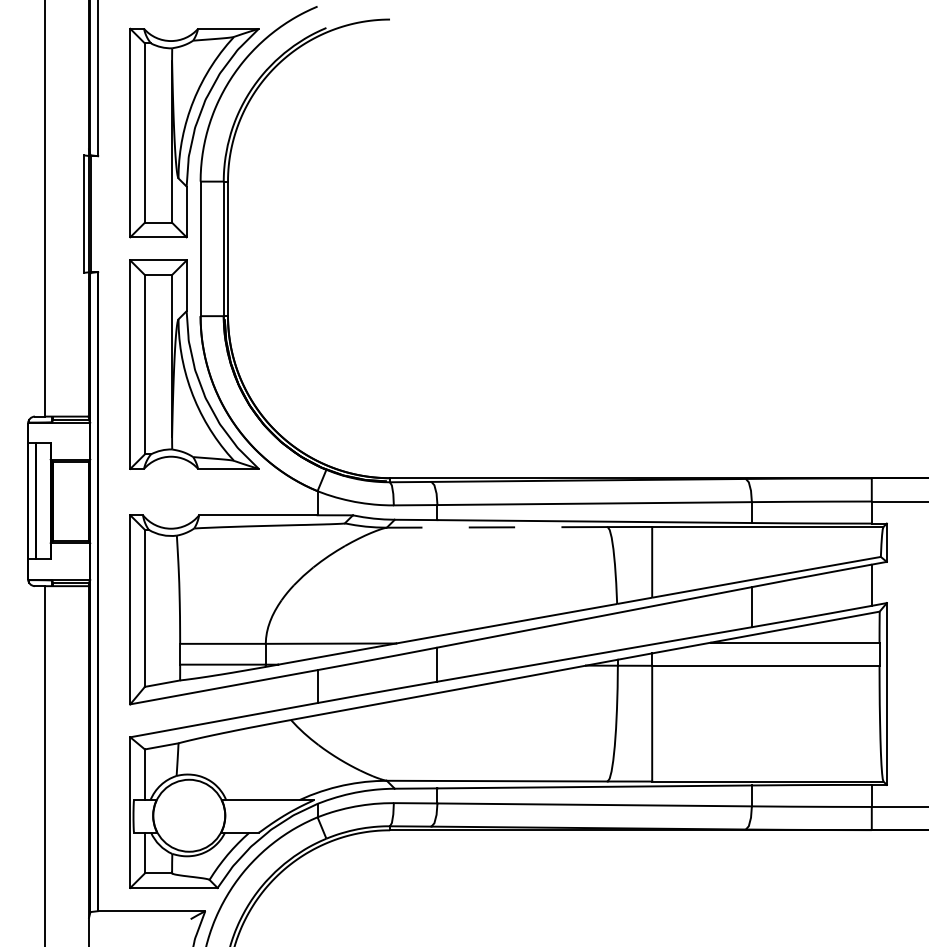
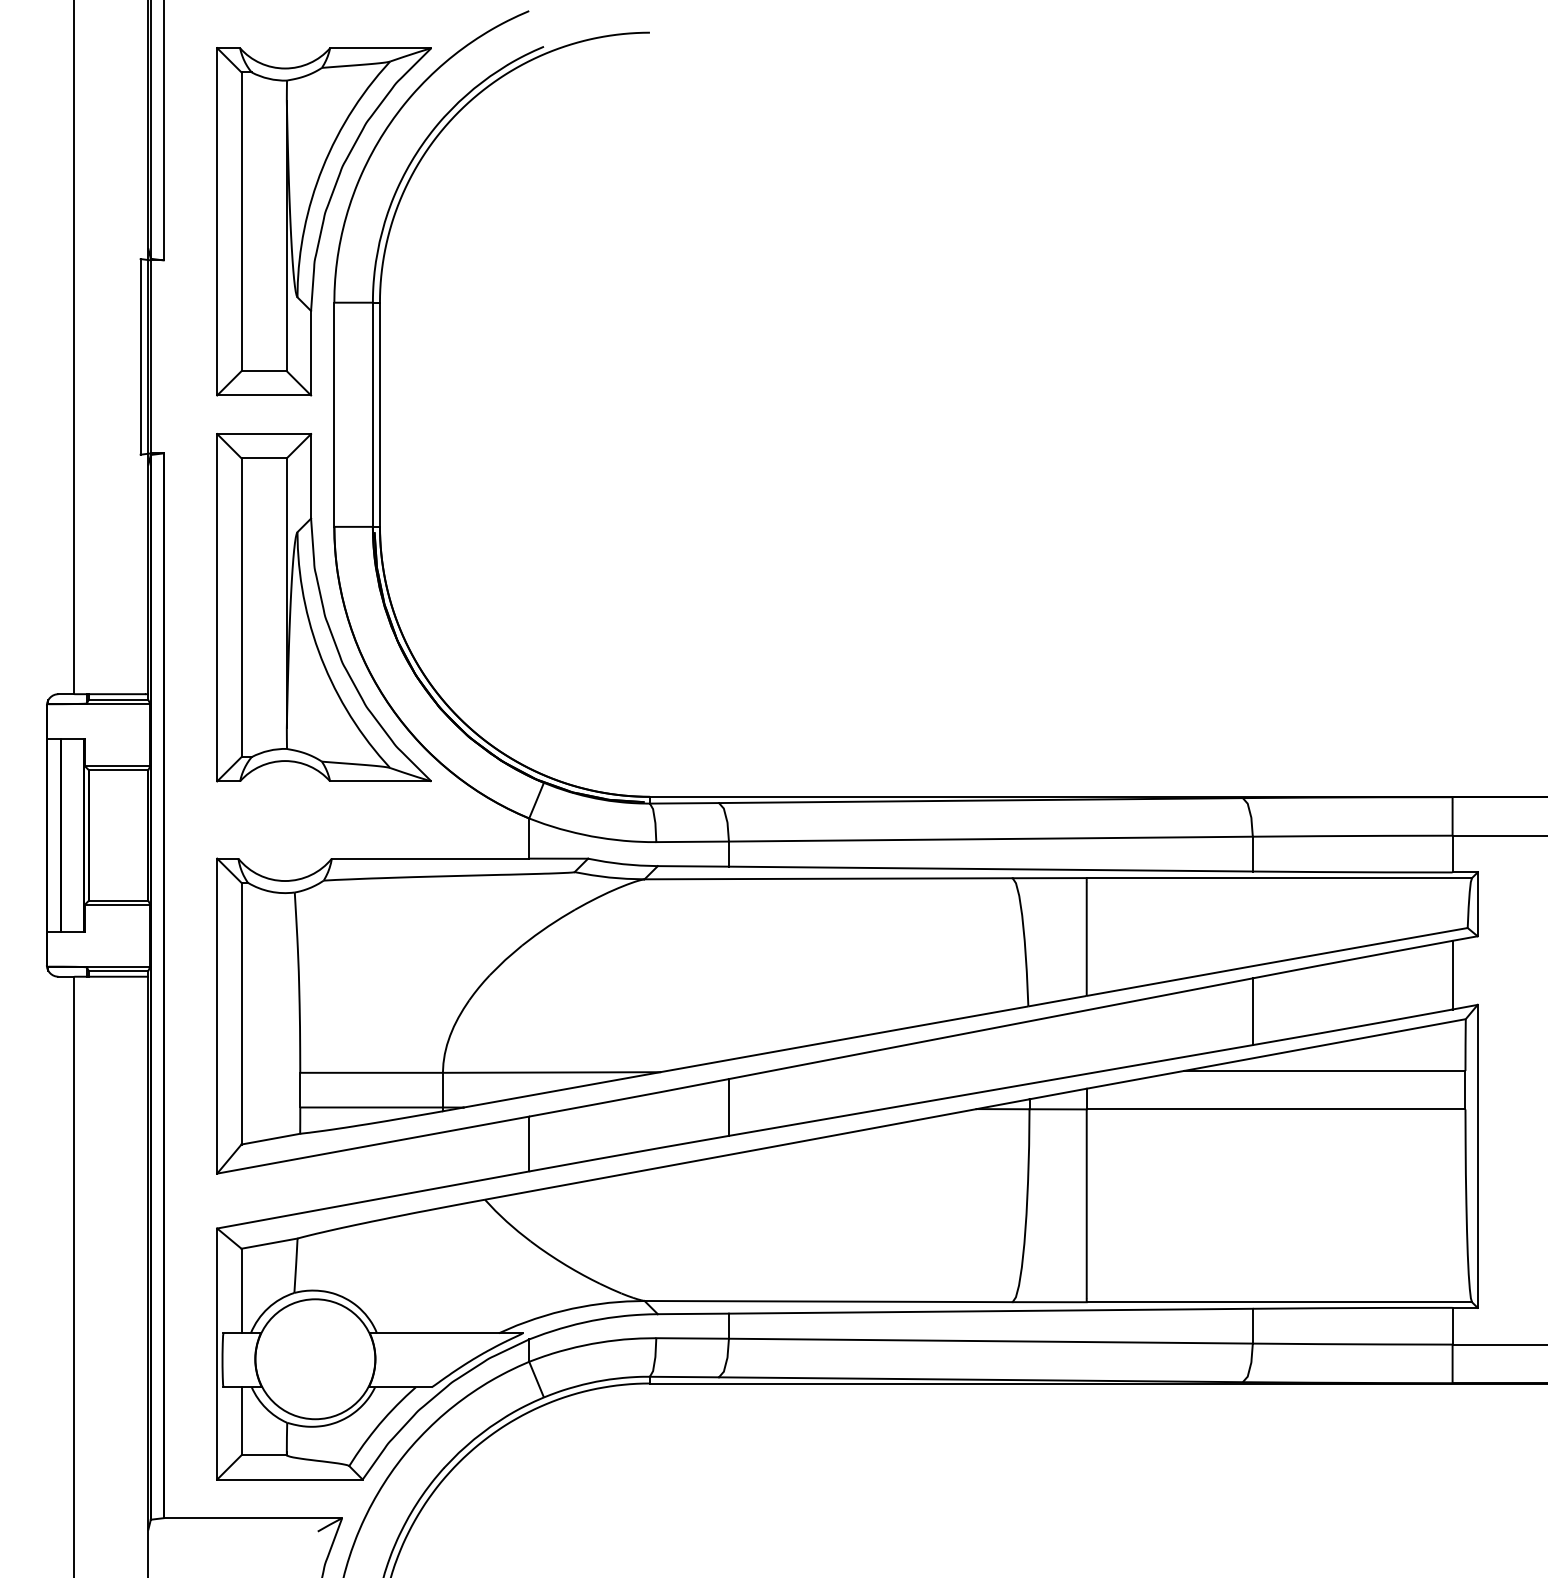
line: (496, 527) -> (827, 878), dashed -> solid

